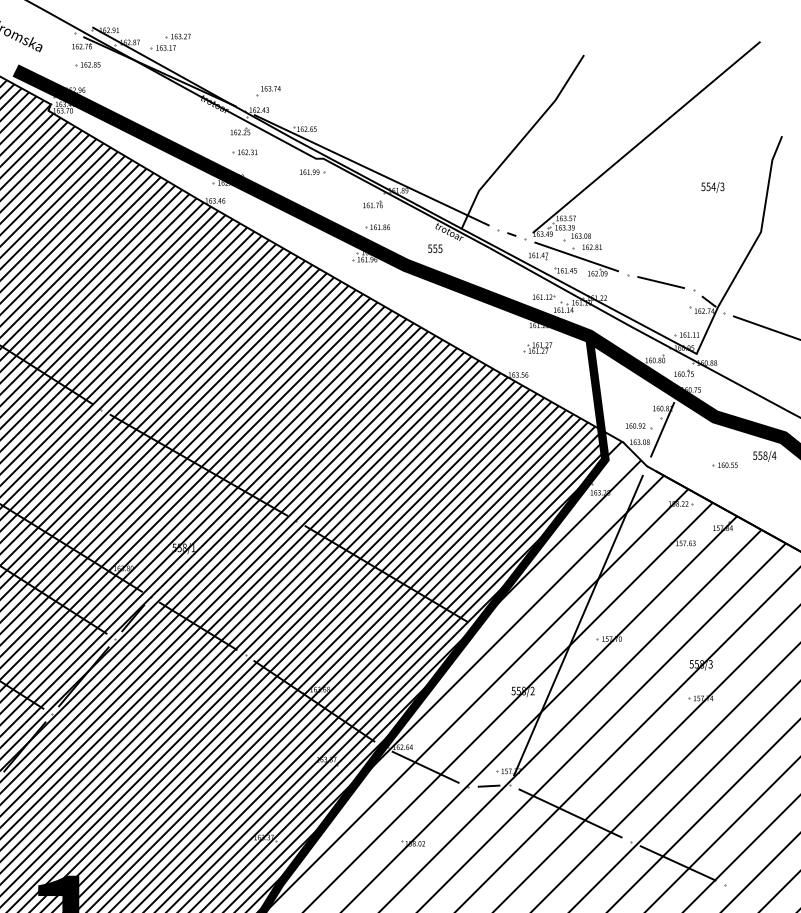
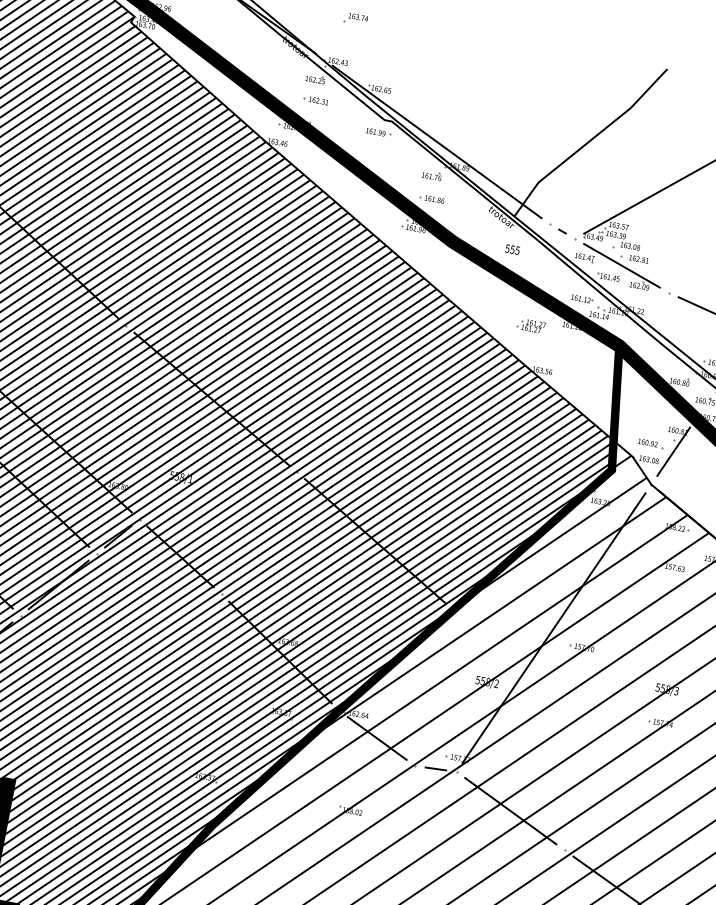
part: (268, 91) -> (355, 19), moved
text: (435, 248) -> (512, 249), moved
part: (537, 347) -> (530, 325), moved

